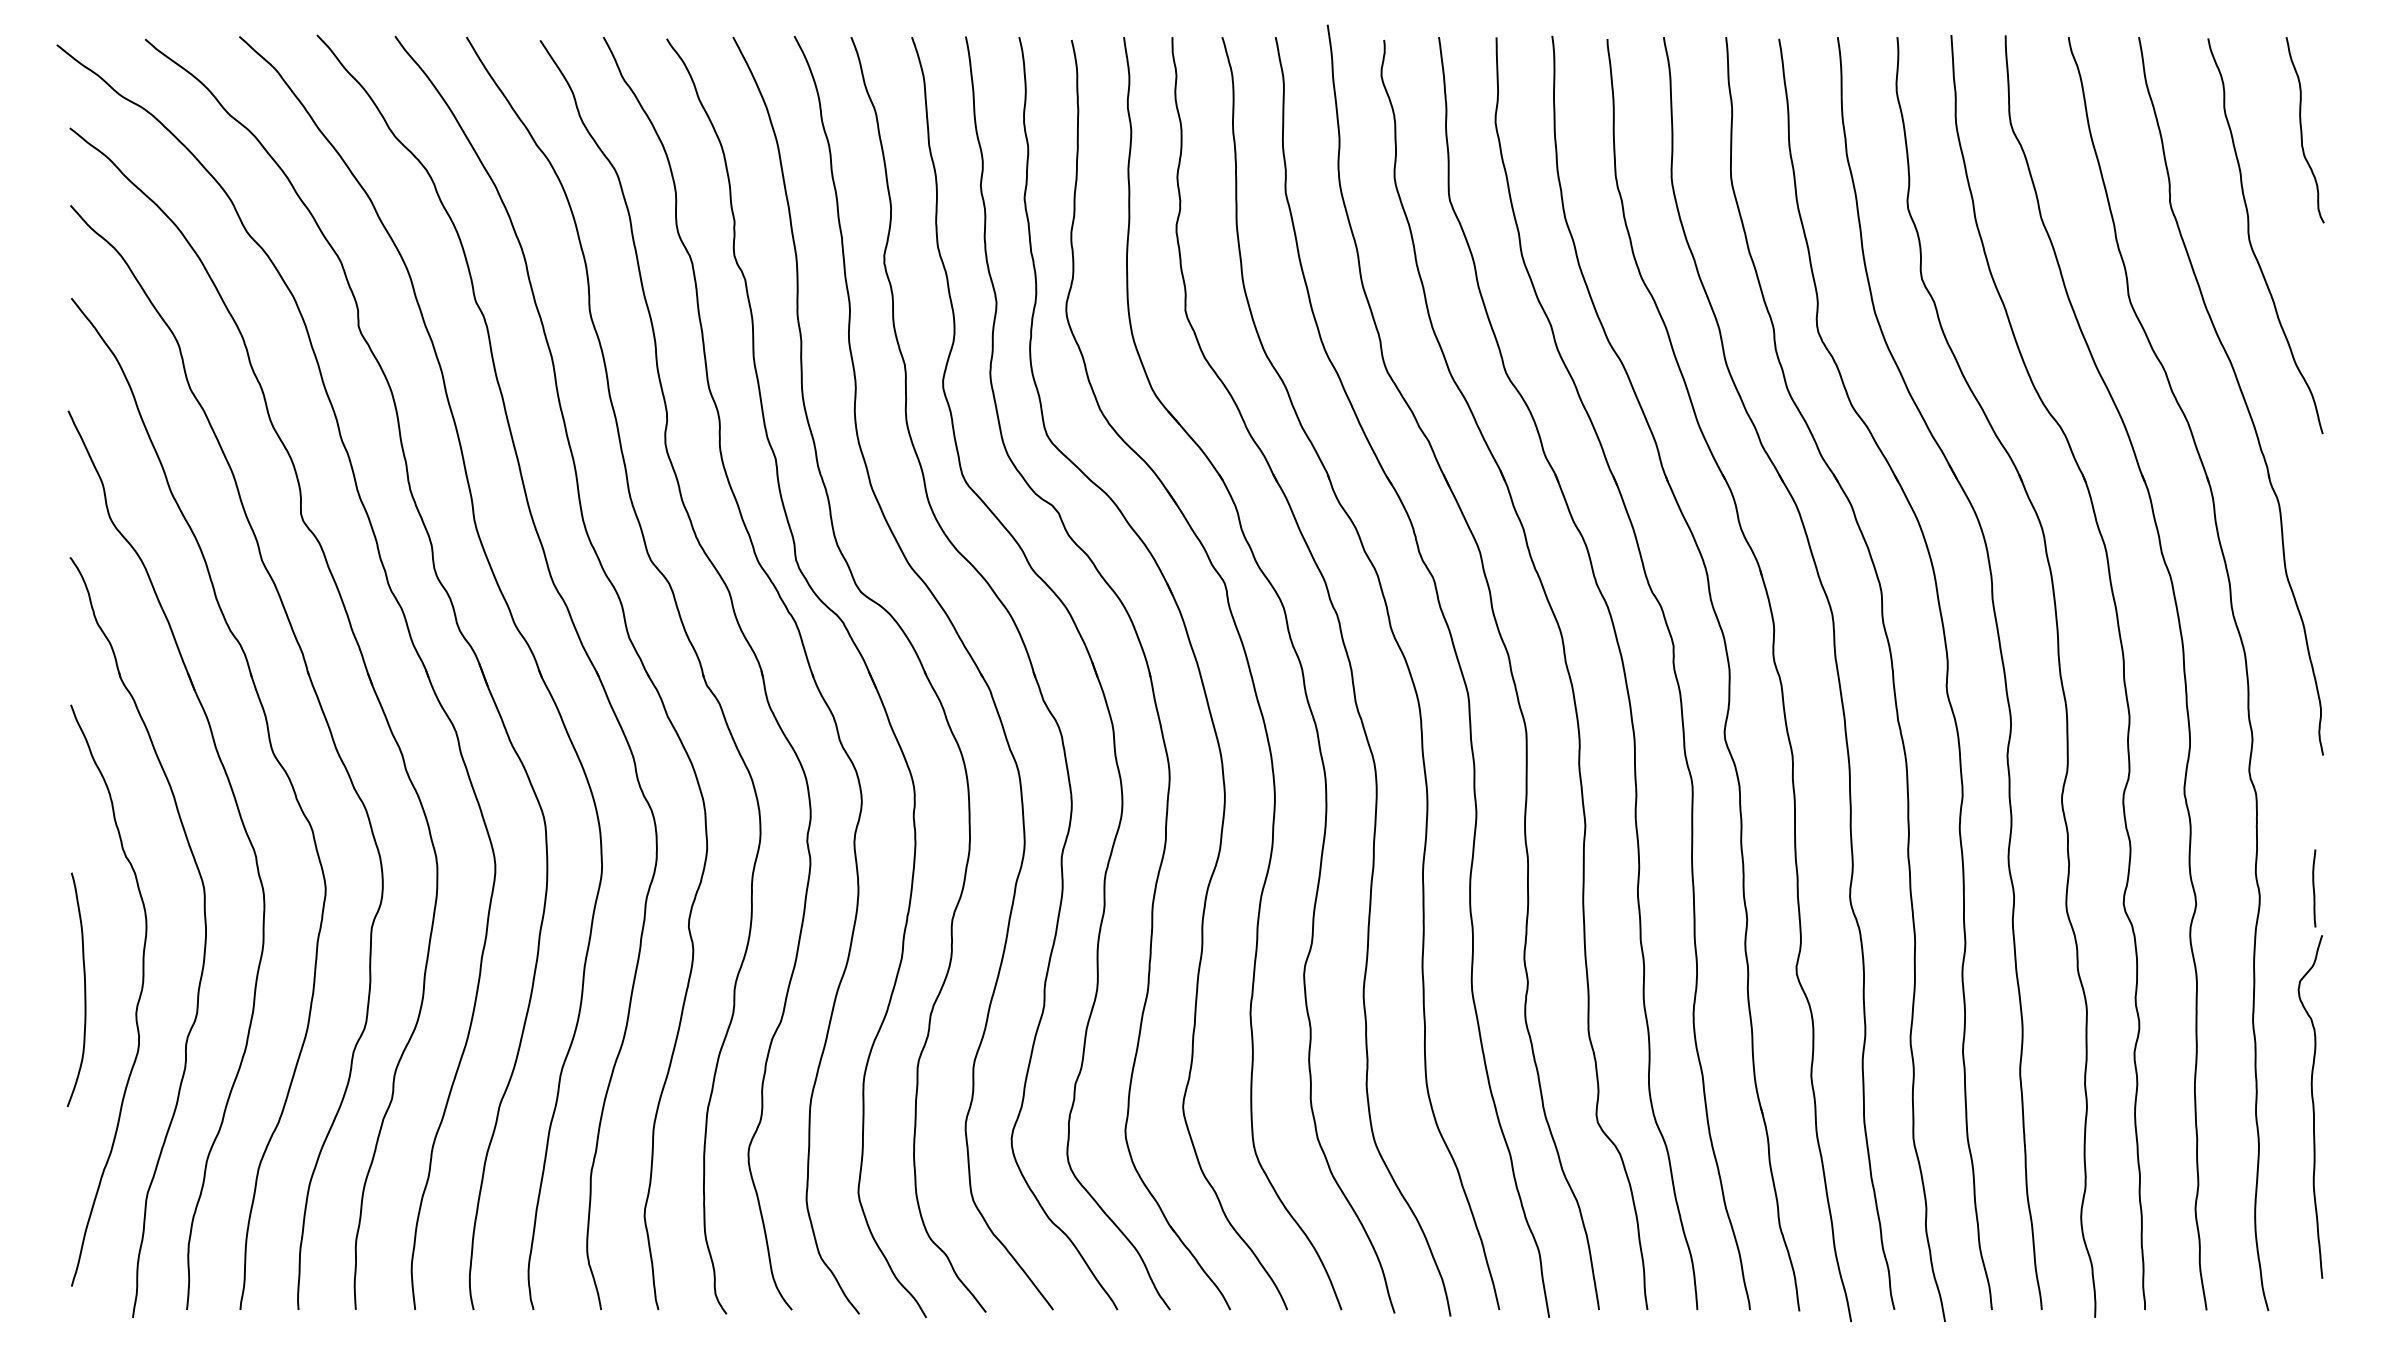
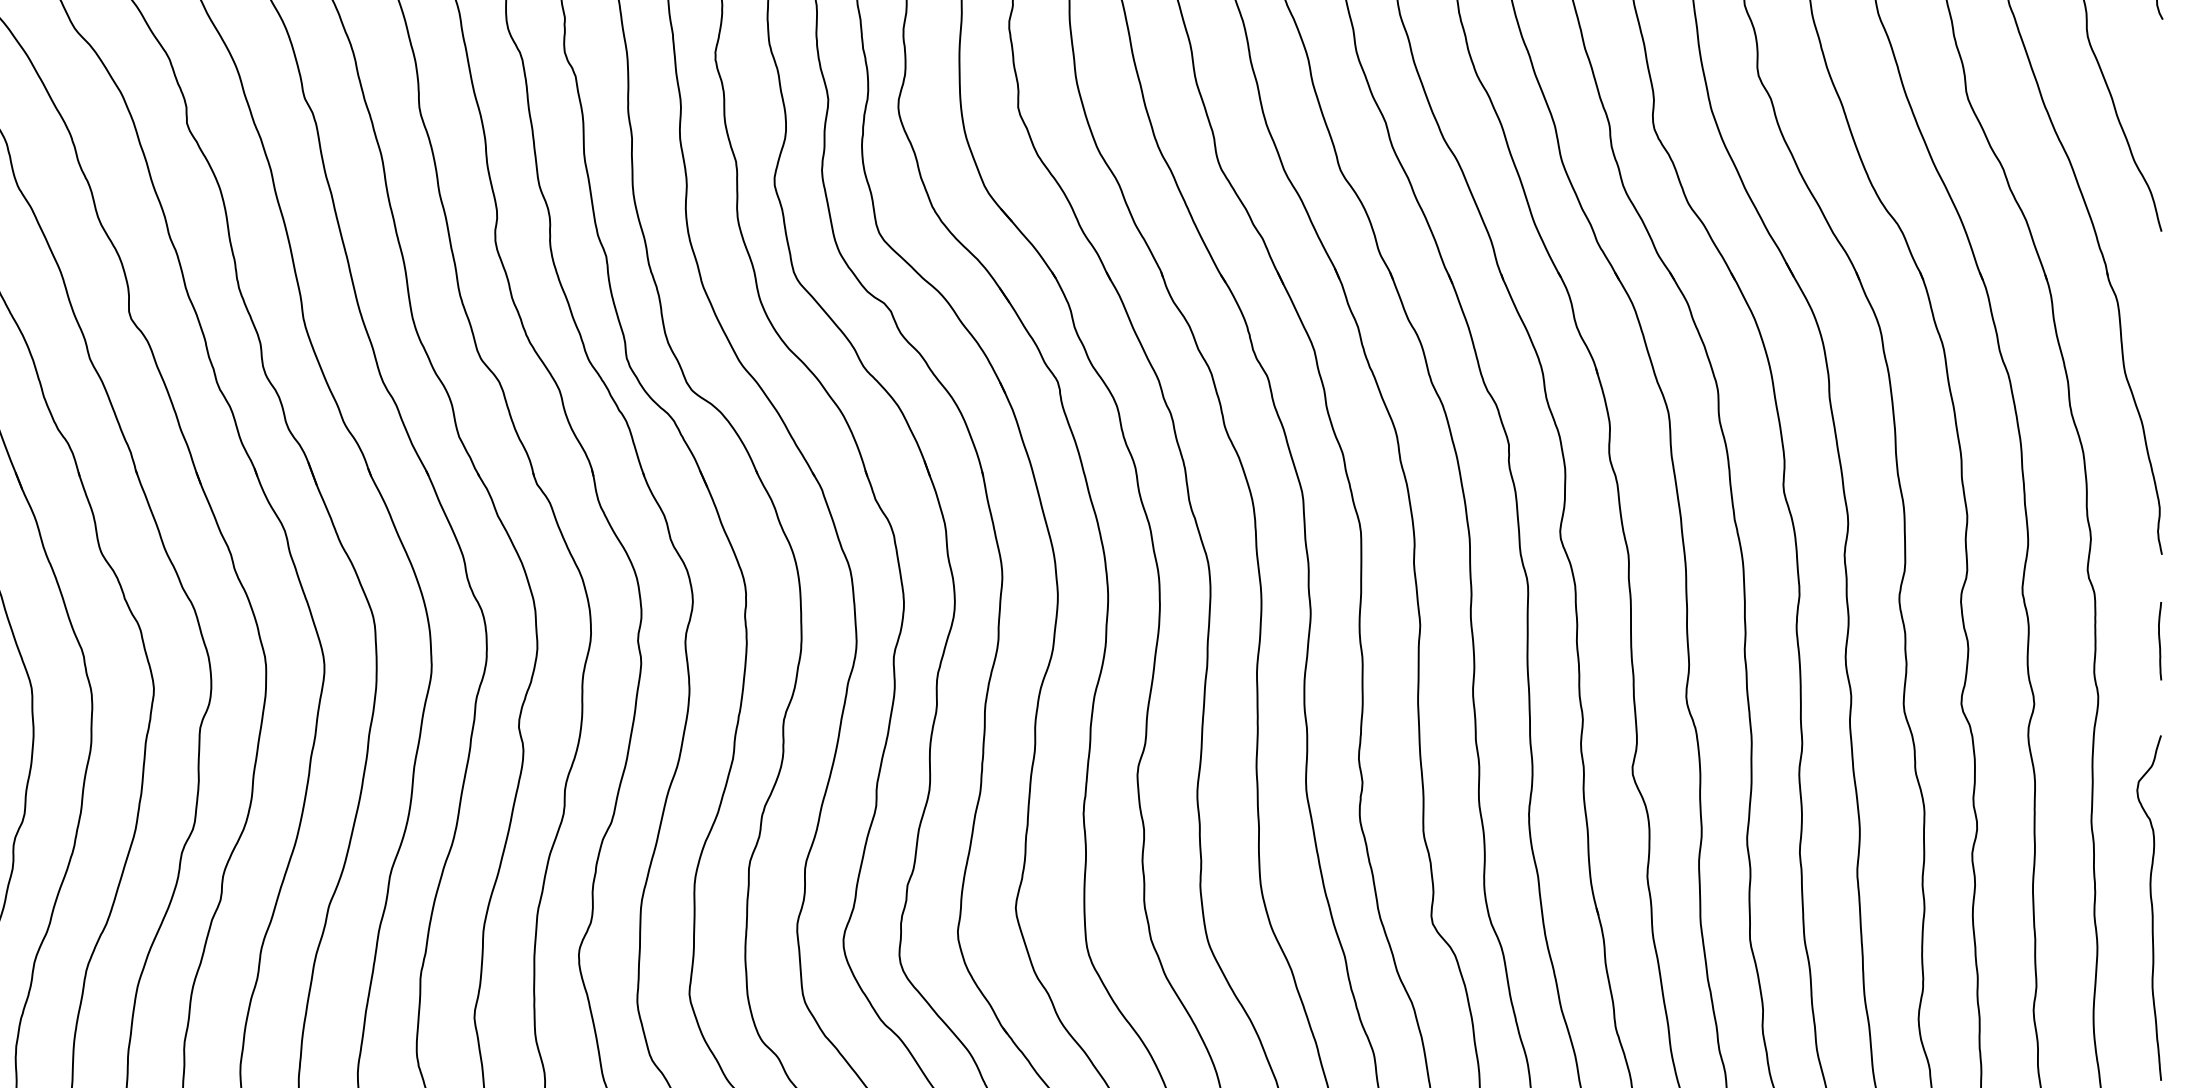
curve: (2314, 888) -> (2160, 641), moved

